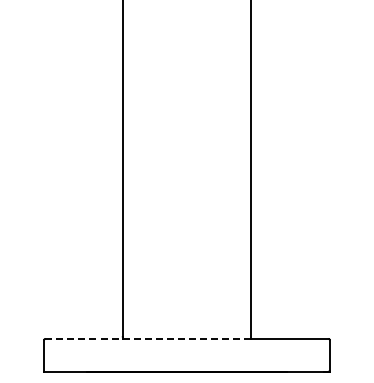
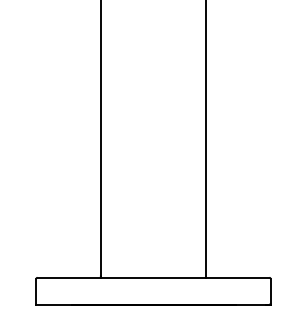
line: (148, 338) -> (121, 277), dashed -> solid

